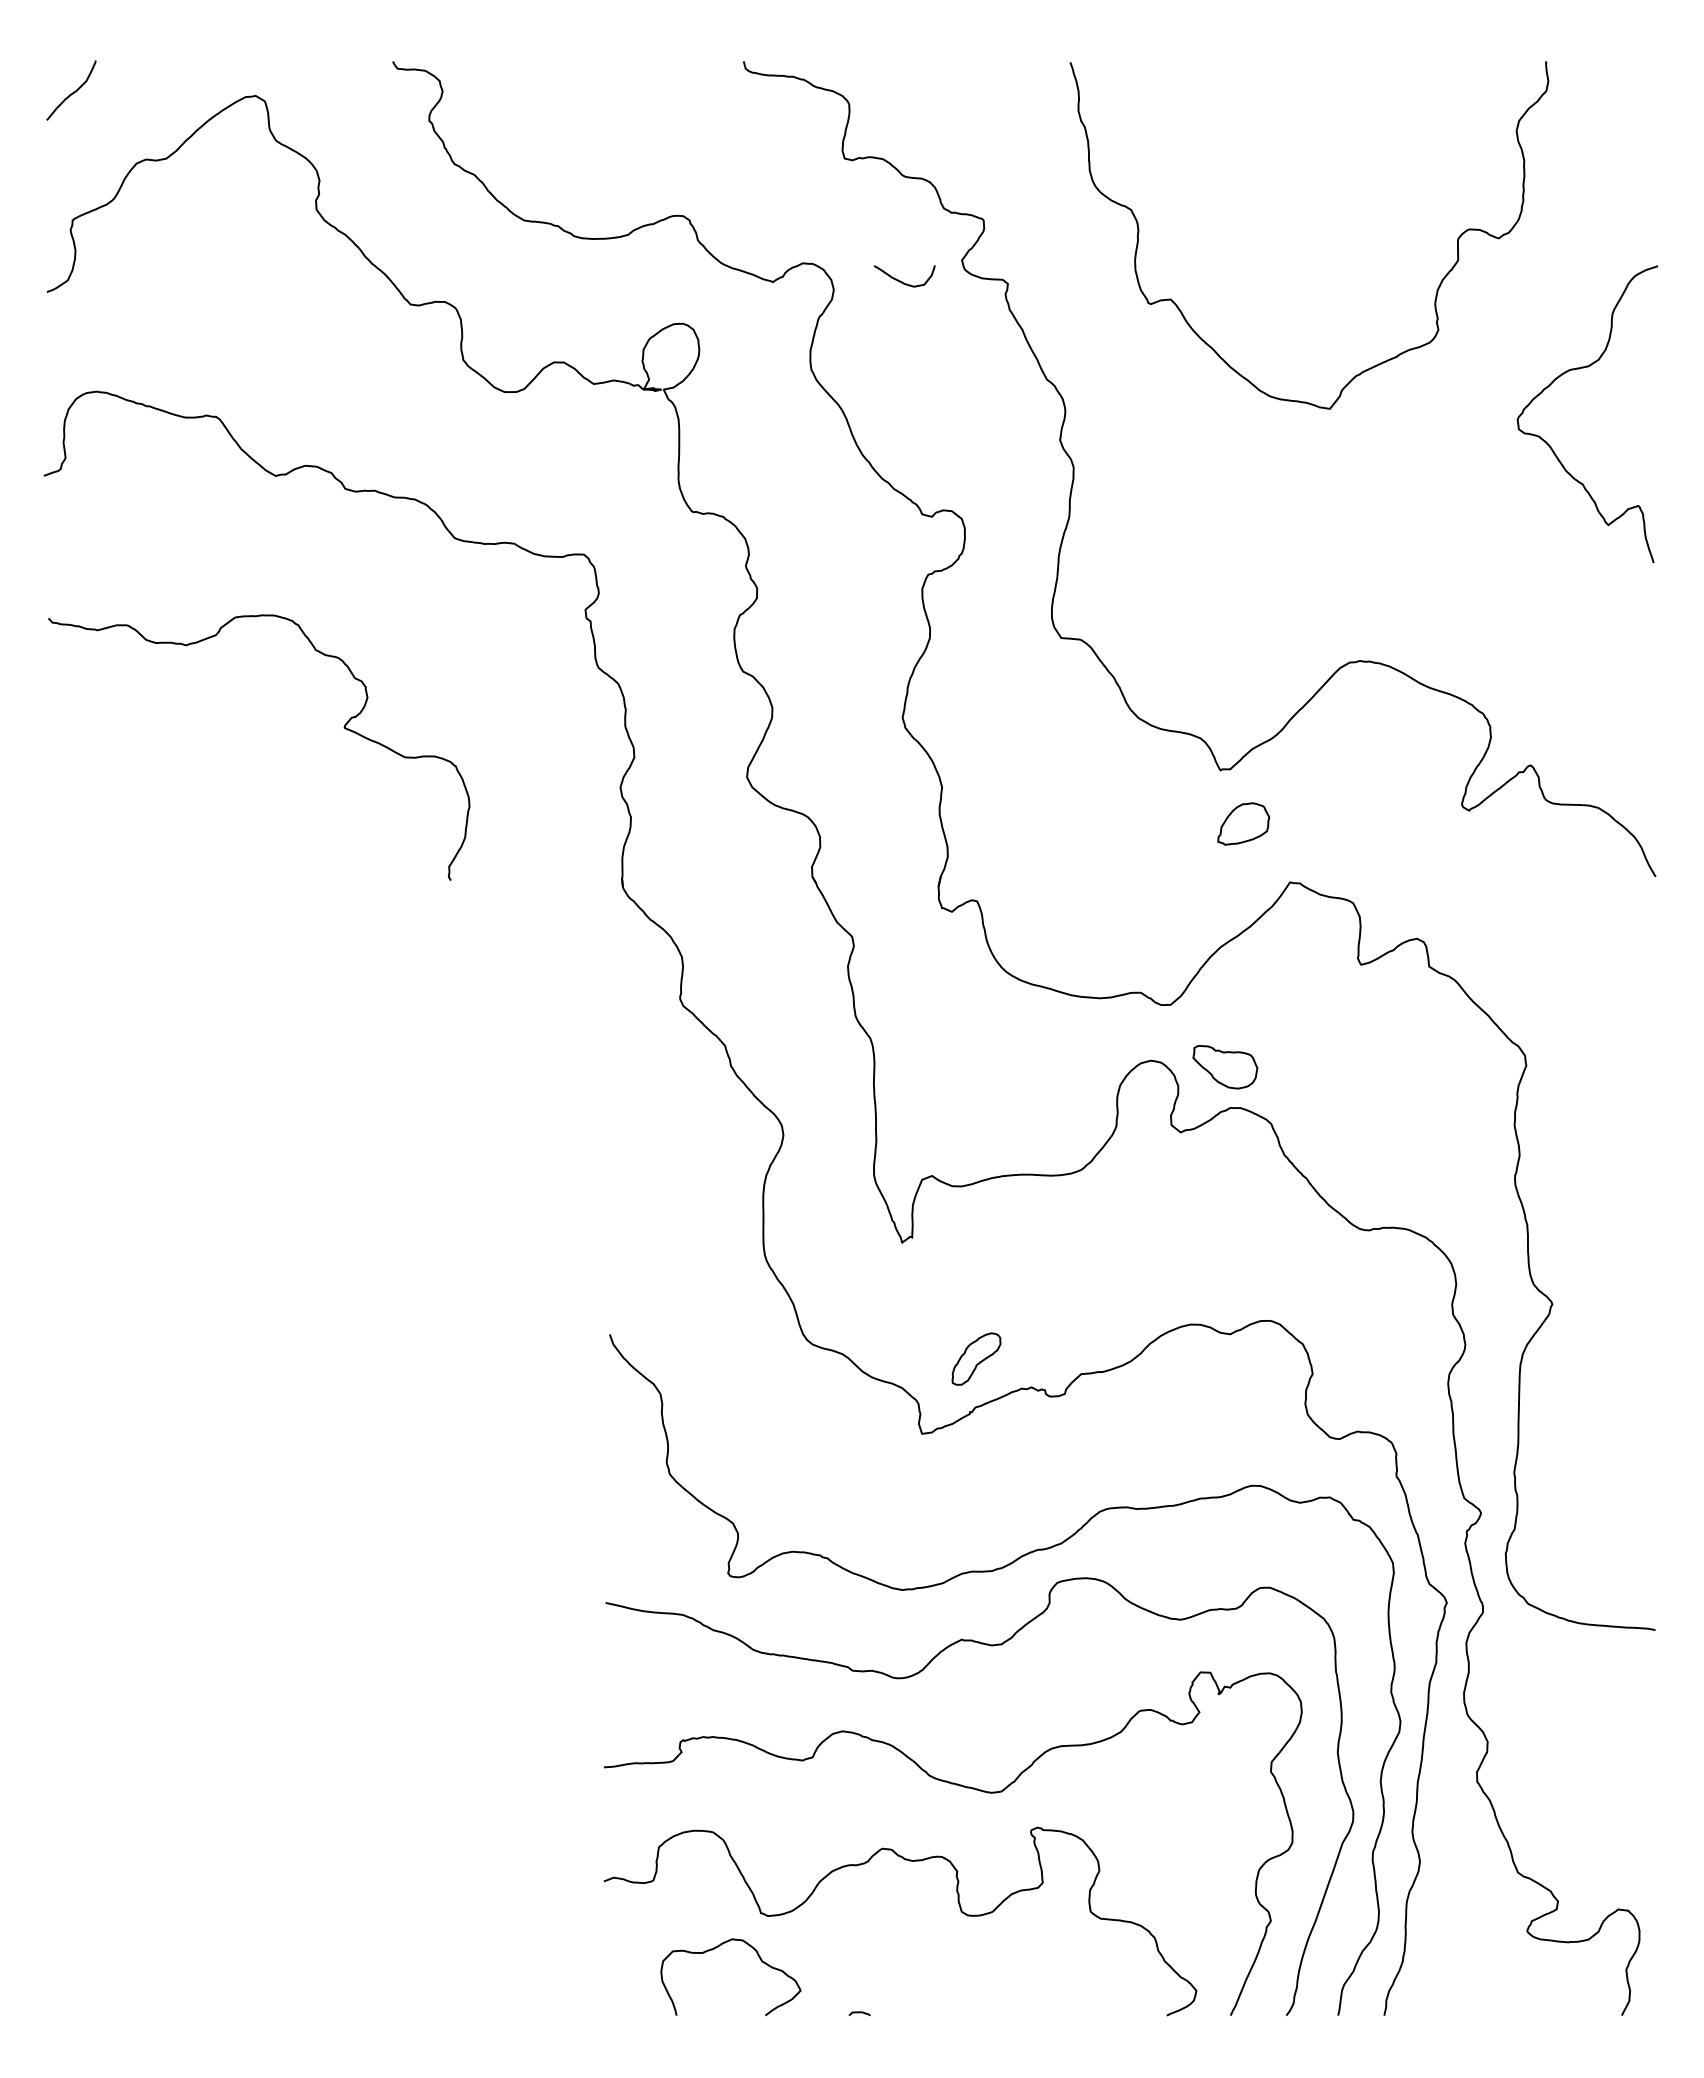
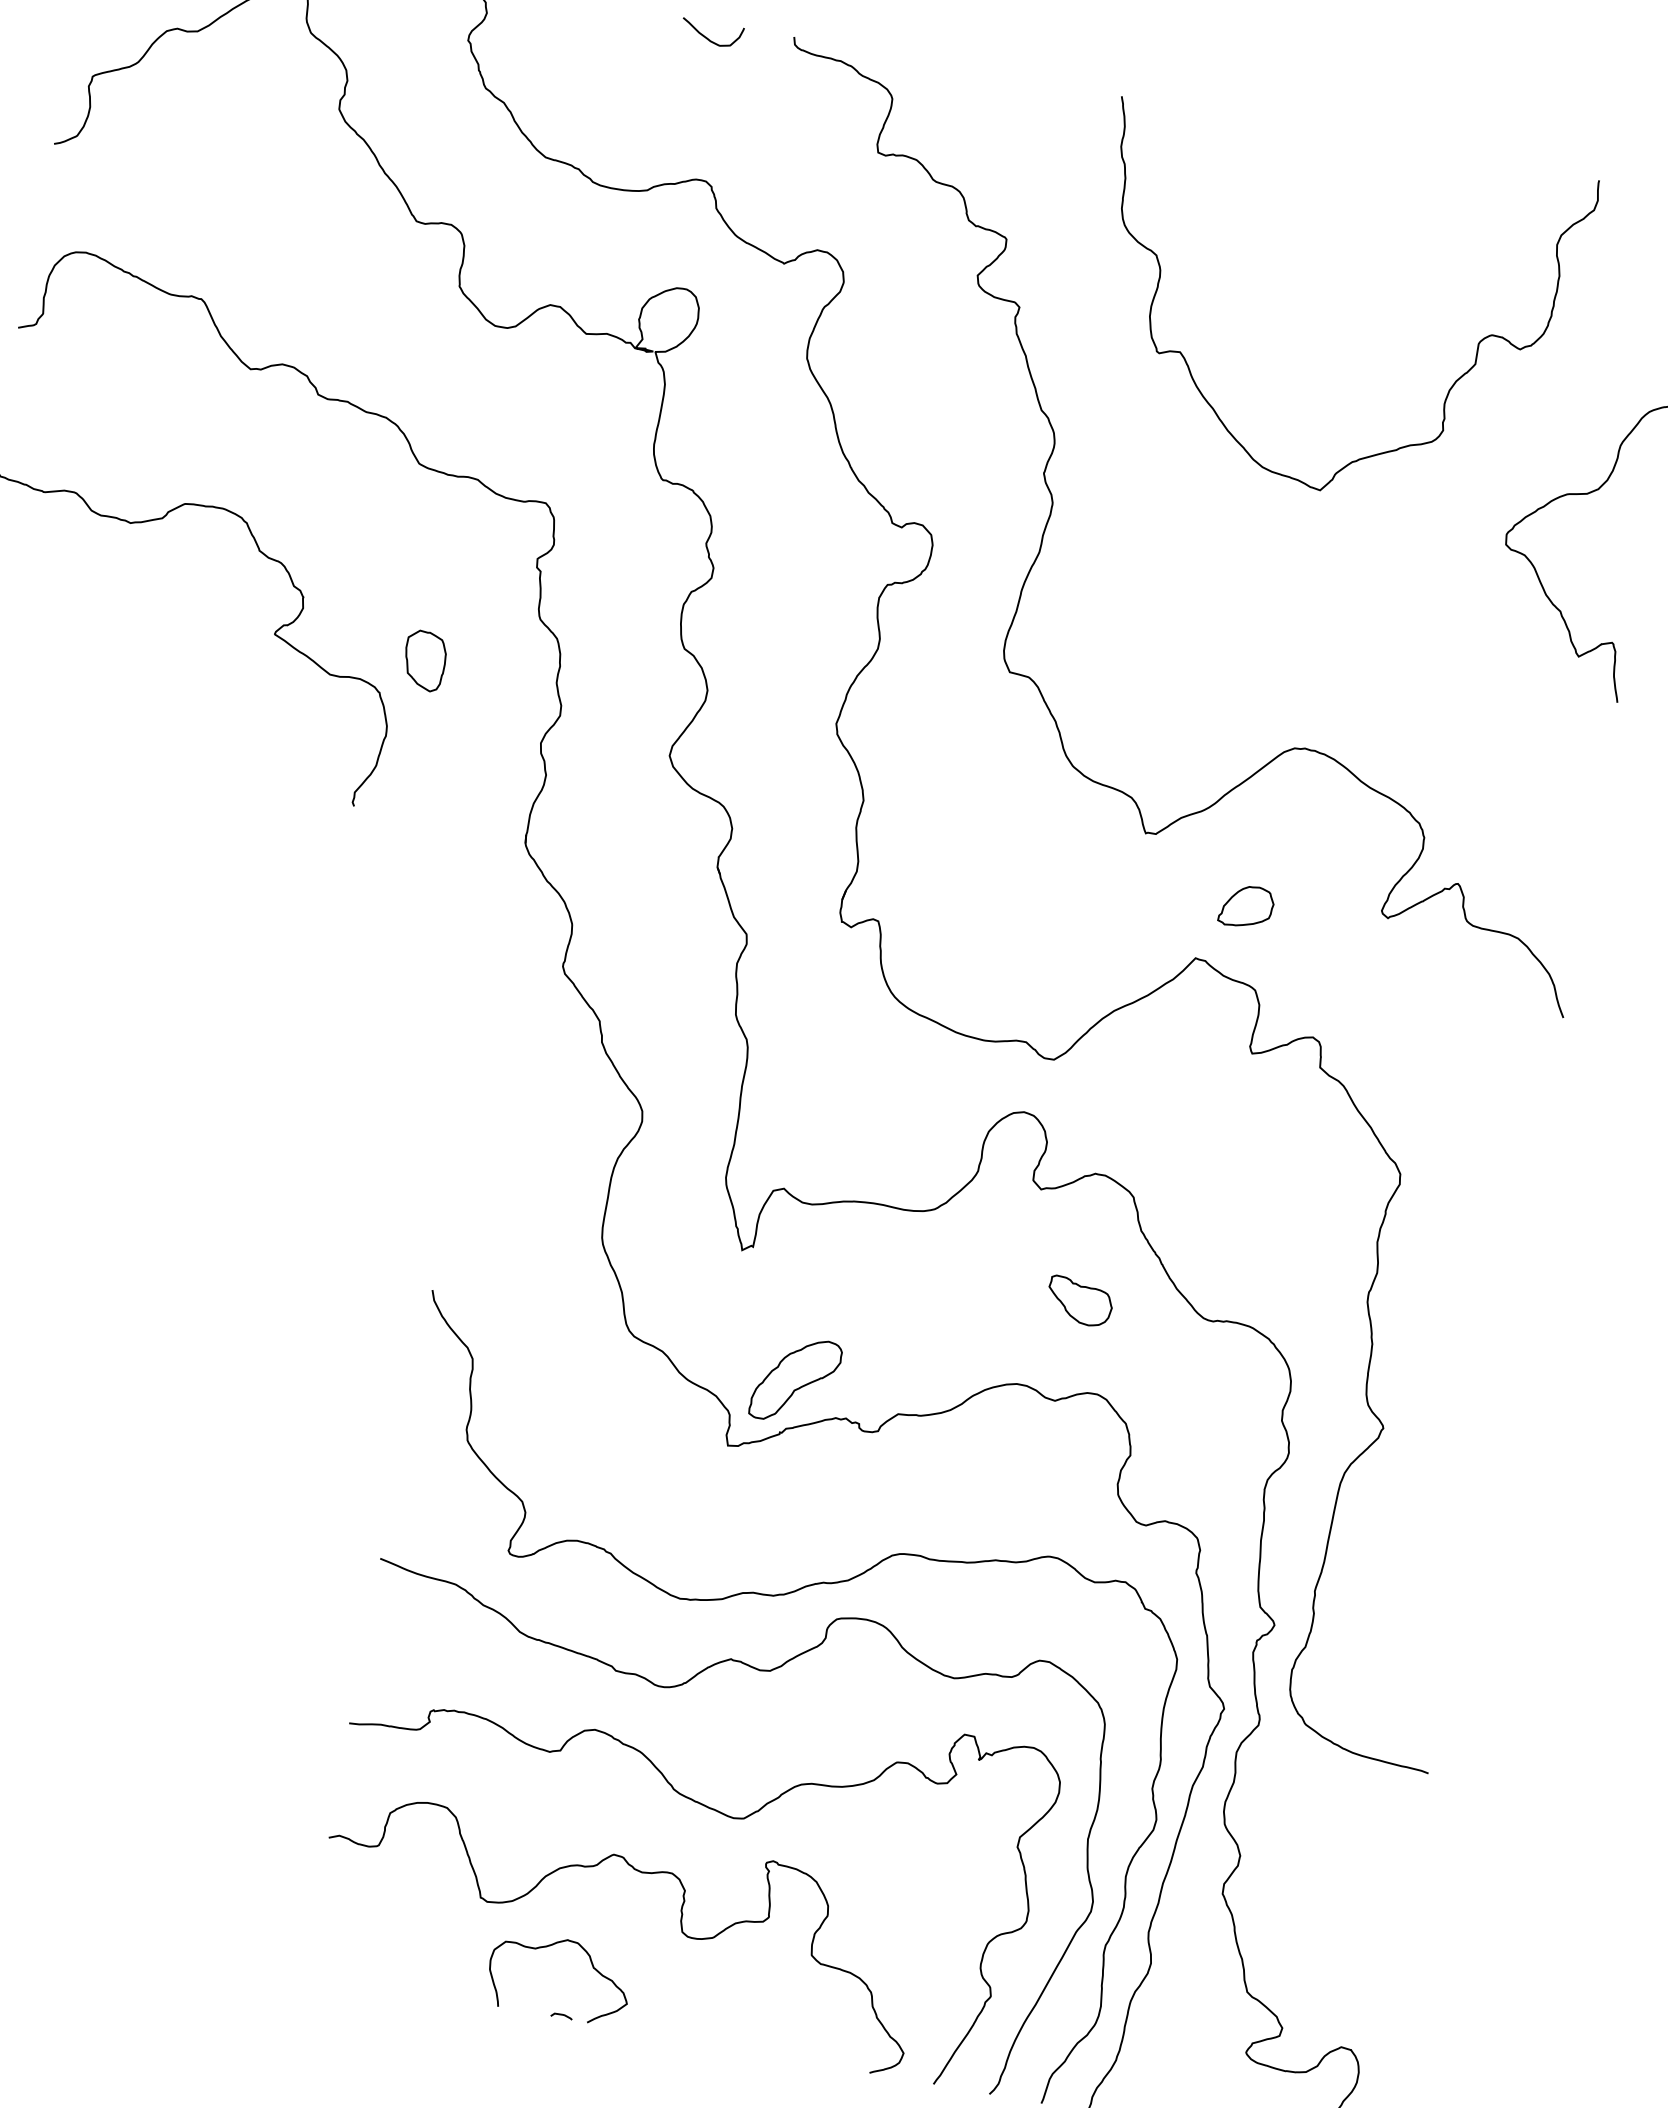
curve: (902, 281) -> (708, 38), moved
part: (493, 727) -> (424, 660), added
part: (1243, 823) -> (1246, 906), moved
part: (1225, 1067) -> (1079, 1301), moved
part: (976, 1358) -> (795, 1379), size x1.67
curve: (716, 1948) -> (550, 1946), moved

